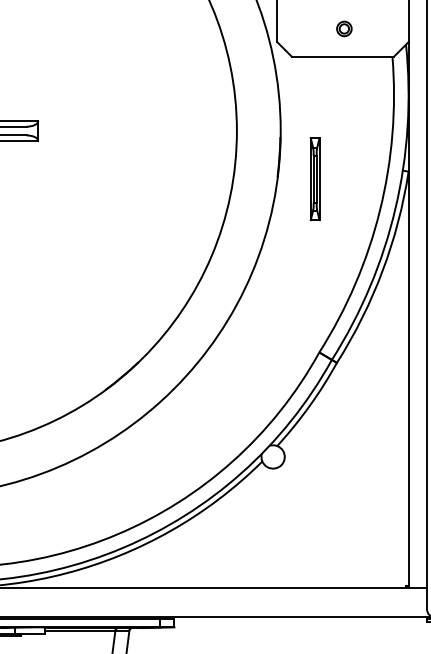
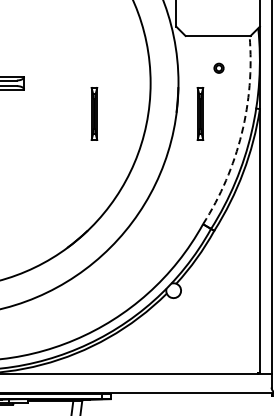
part: (343, 27) -> (218, 67), moved
part: (148, 178) -> (94, 113), added
arc: (379, 209) -> (241, 133), solid -> dashed

